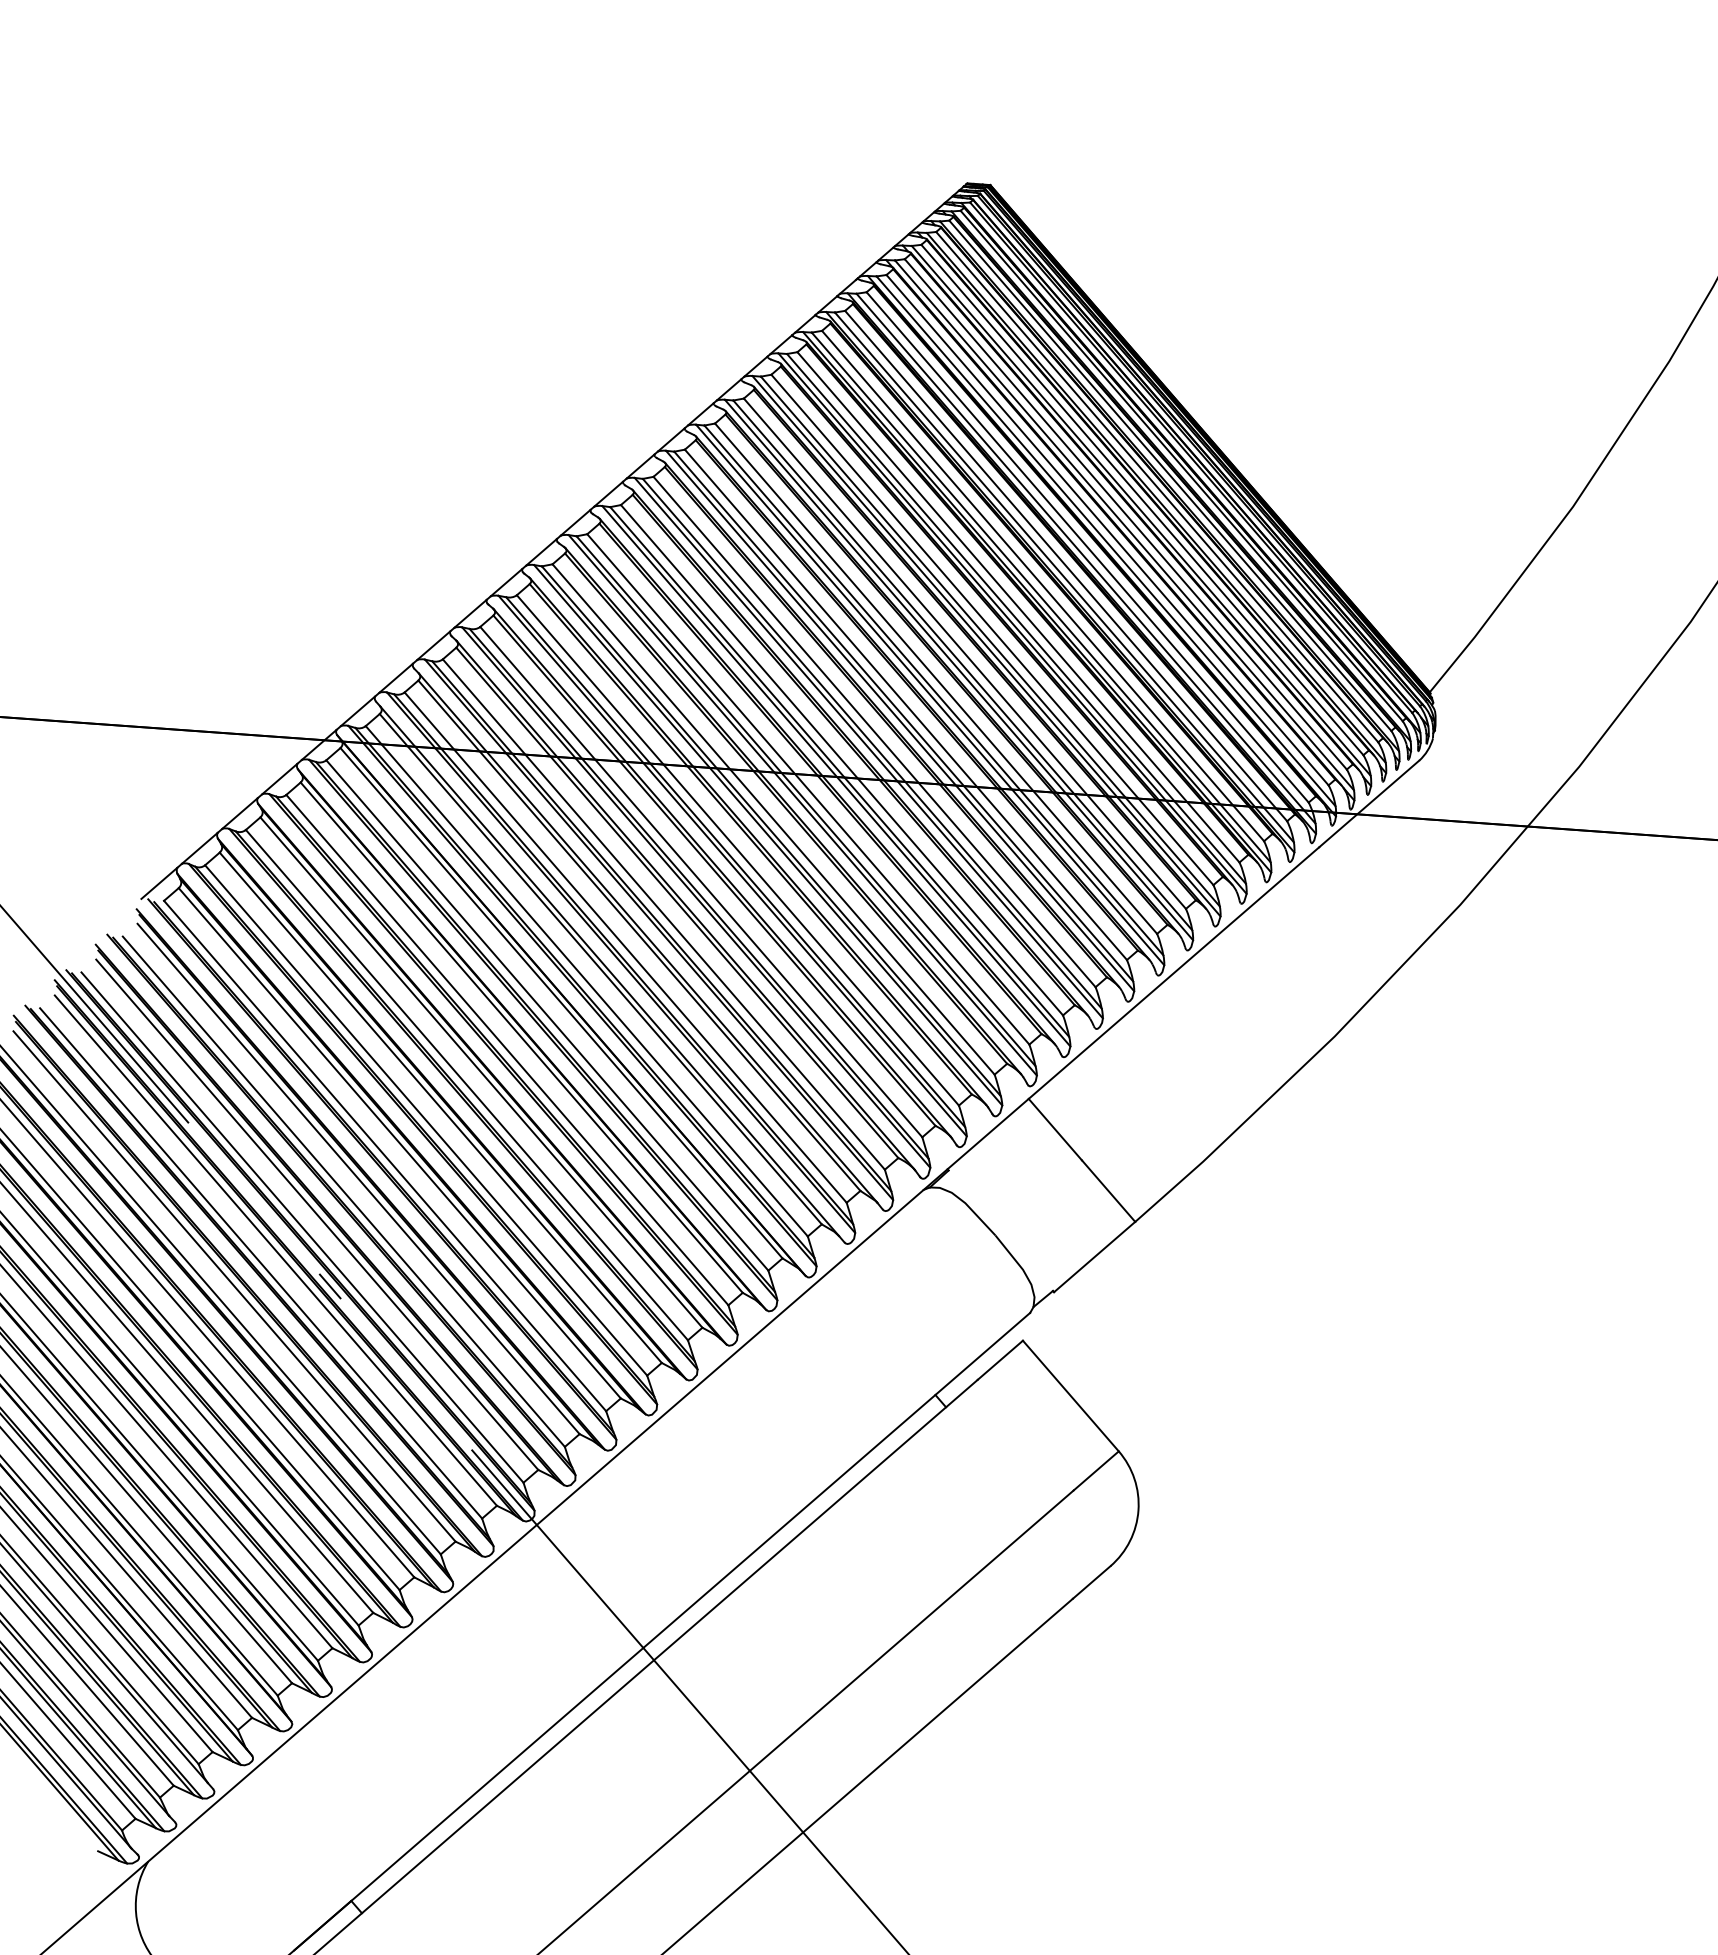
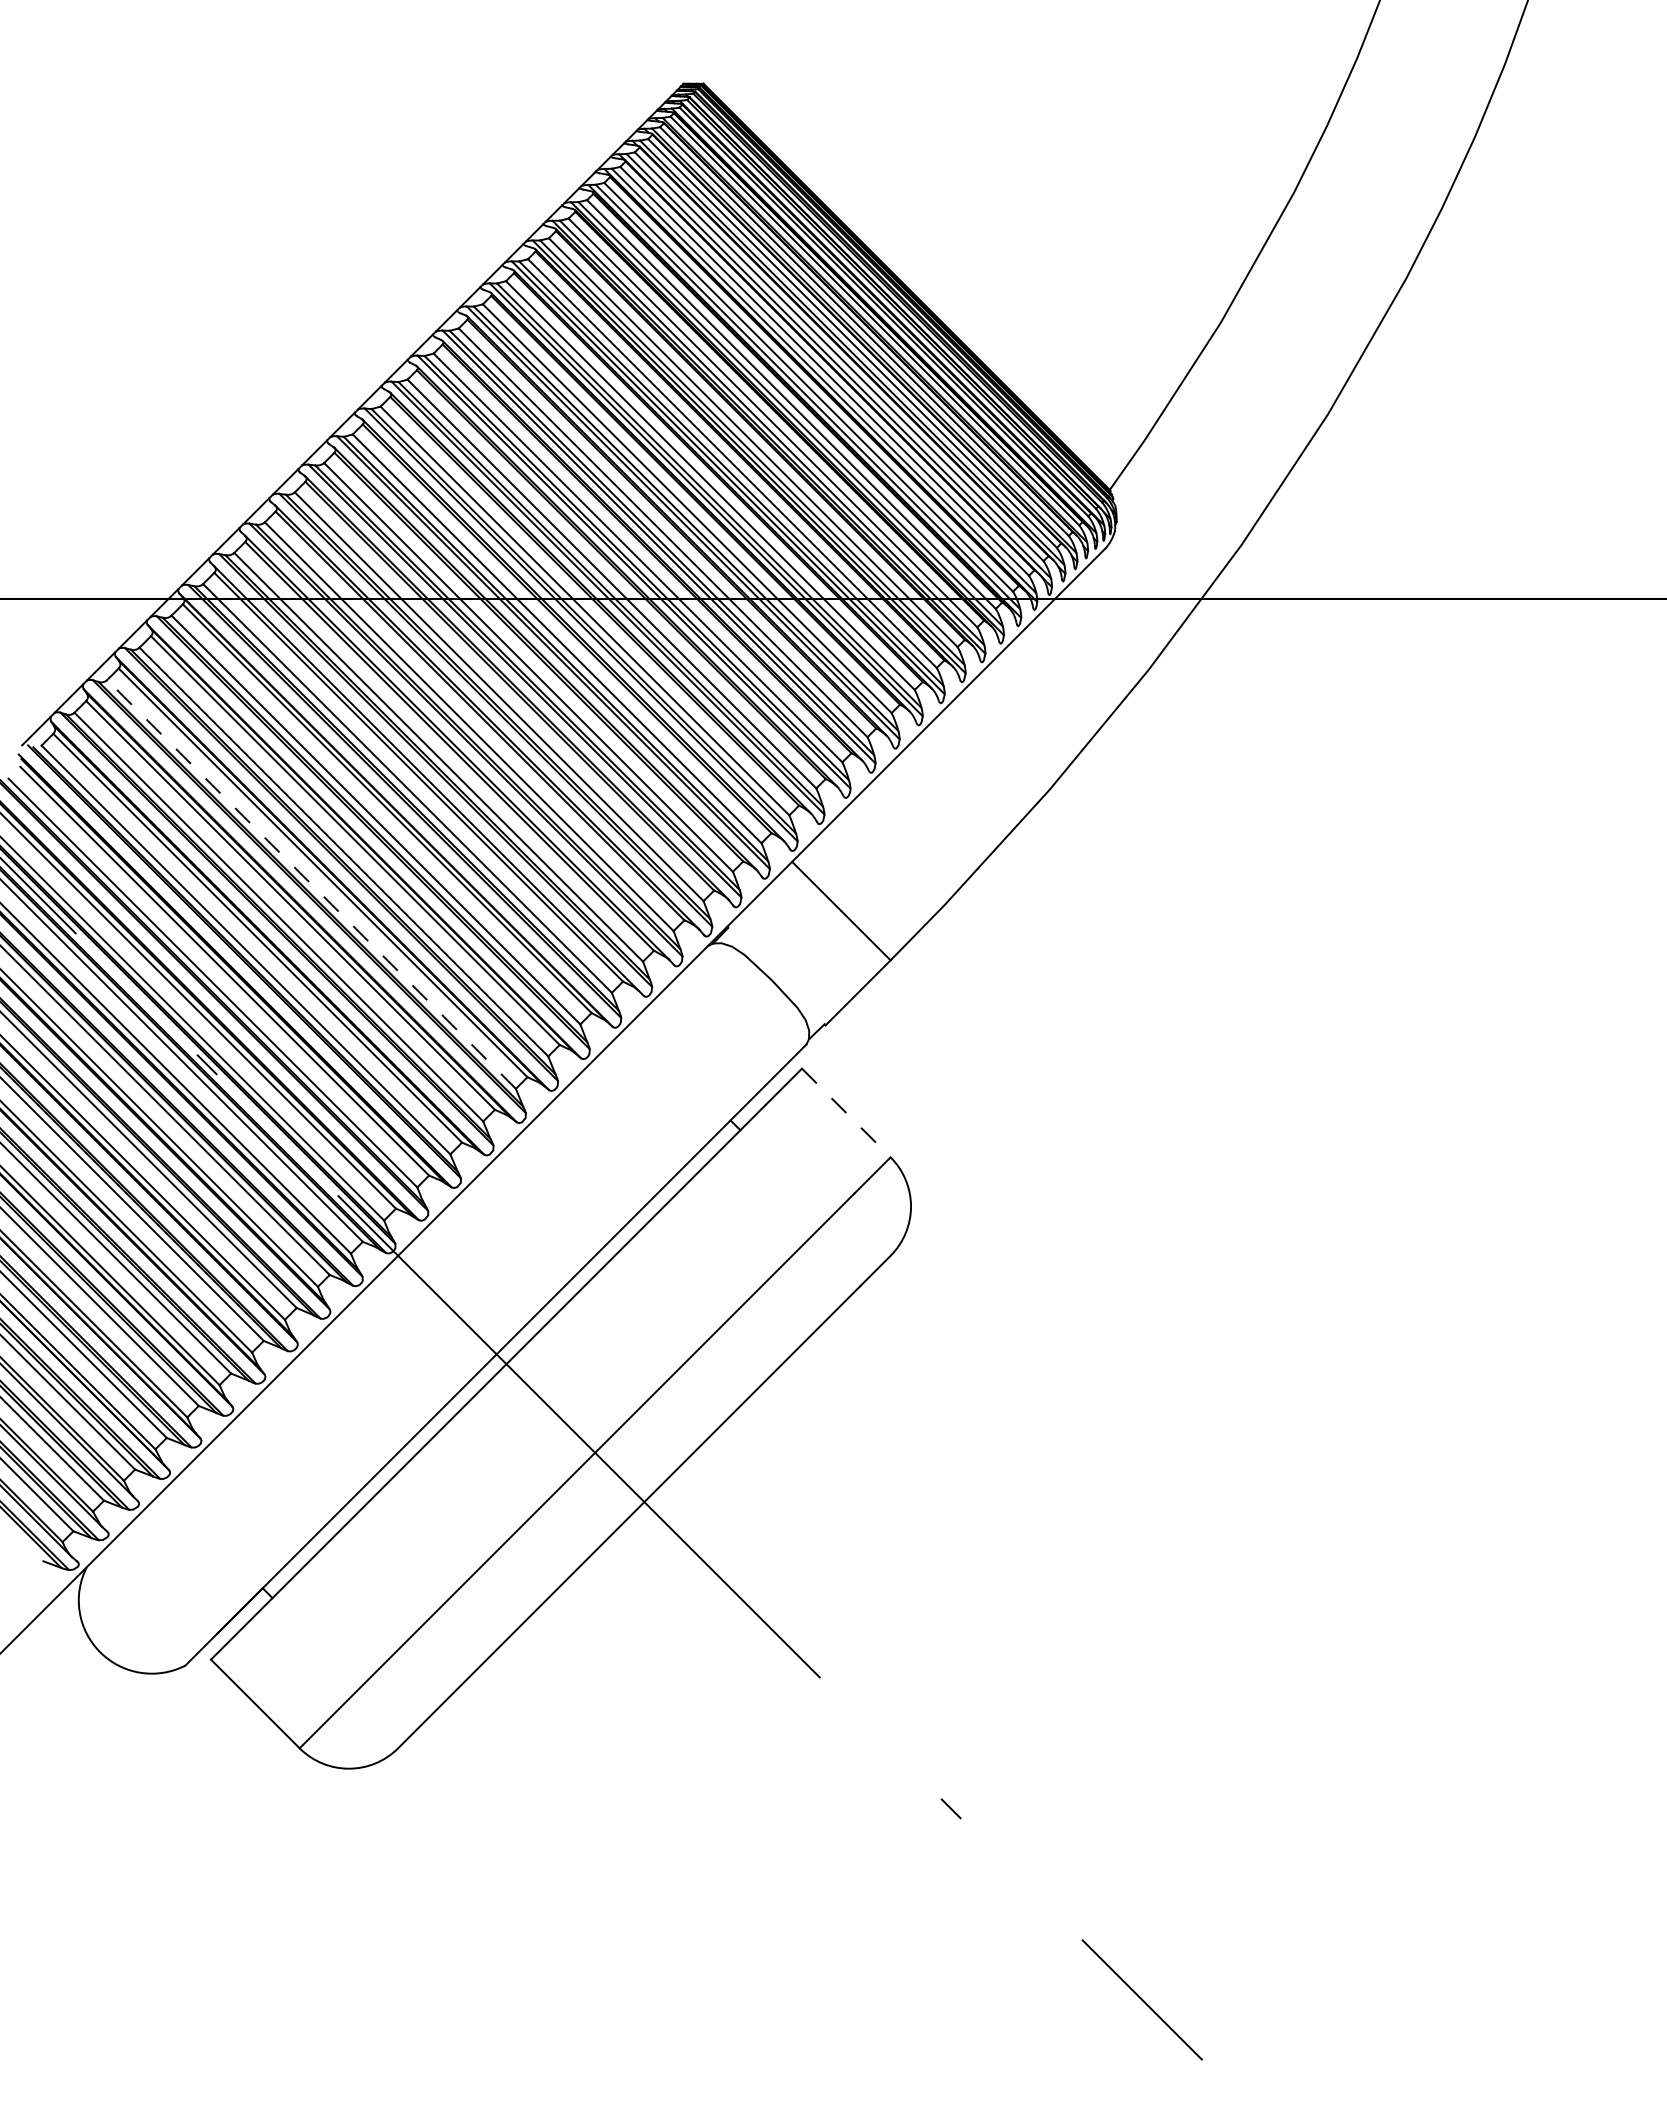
line: (466, 1085) -> (311, 884), solid -> dashed
line: (1071, 1396) -> (846, 1113), solid -> dashed

